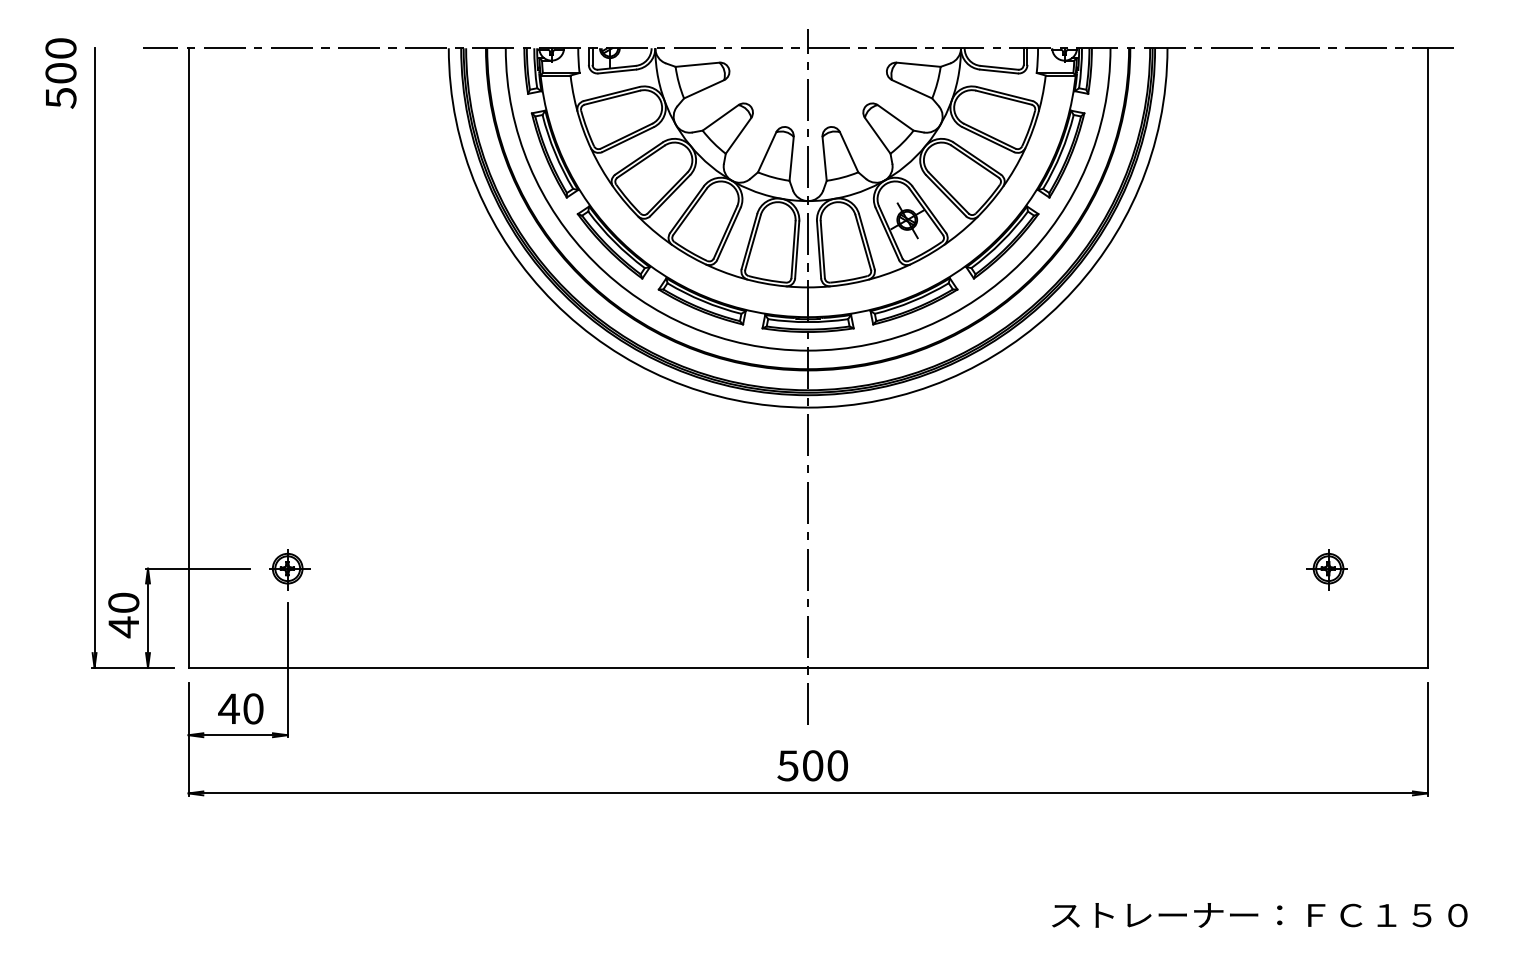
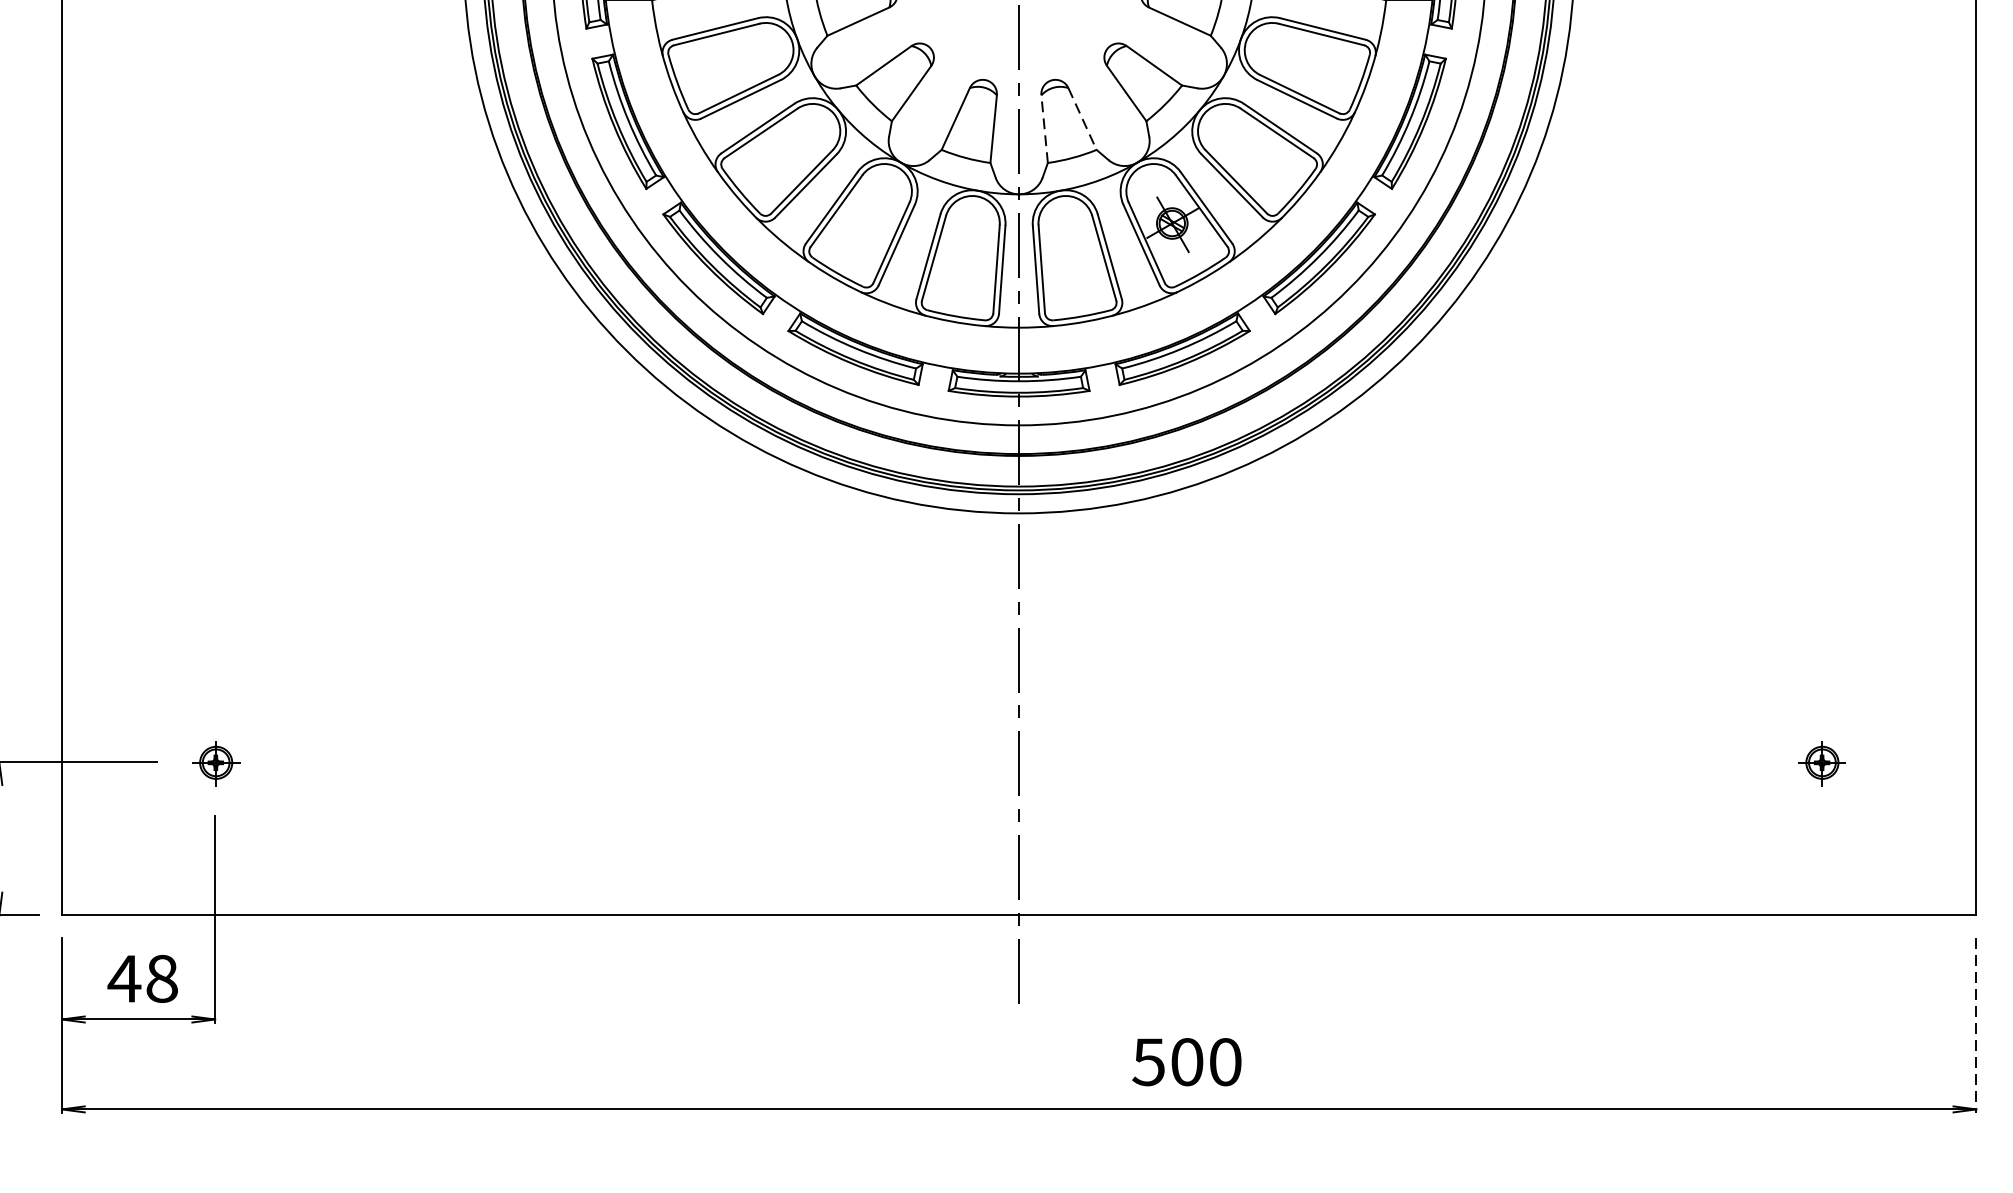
line: (849, 152) -> (1083, 119), solid -> dashed
line: (824, 158) -> (1044, 128), solid -> dashed
part: (289, 569) -> (217, 763), size x0.7
part: (1326, 569) -> (1819, 763), size x0.7
text: (253, 708) -> (162, 978), 40 -> 48
line: (1427, 739) -> (1975, 1026), solid -> dashed
text: (812, 765) -> (1186, 1061), moved

